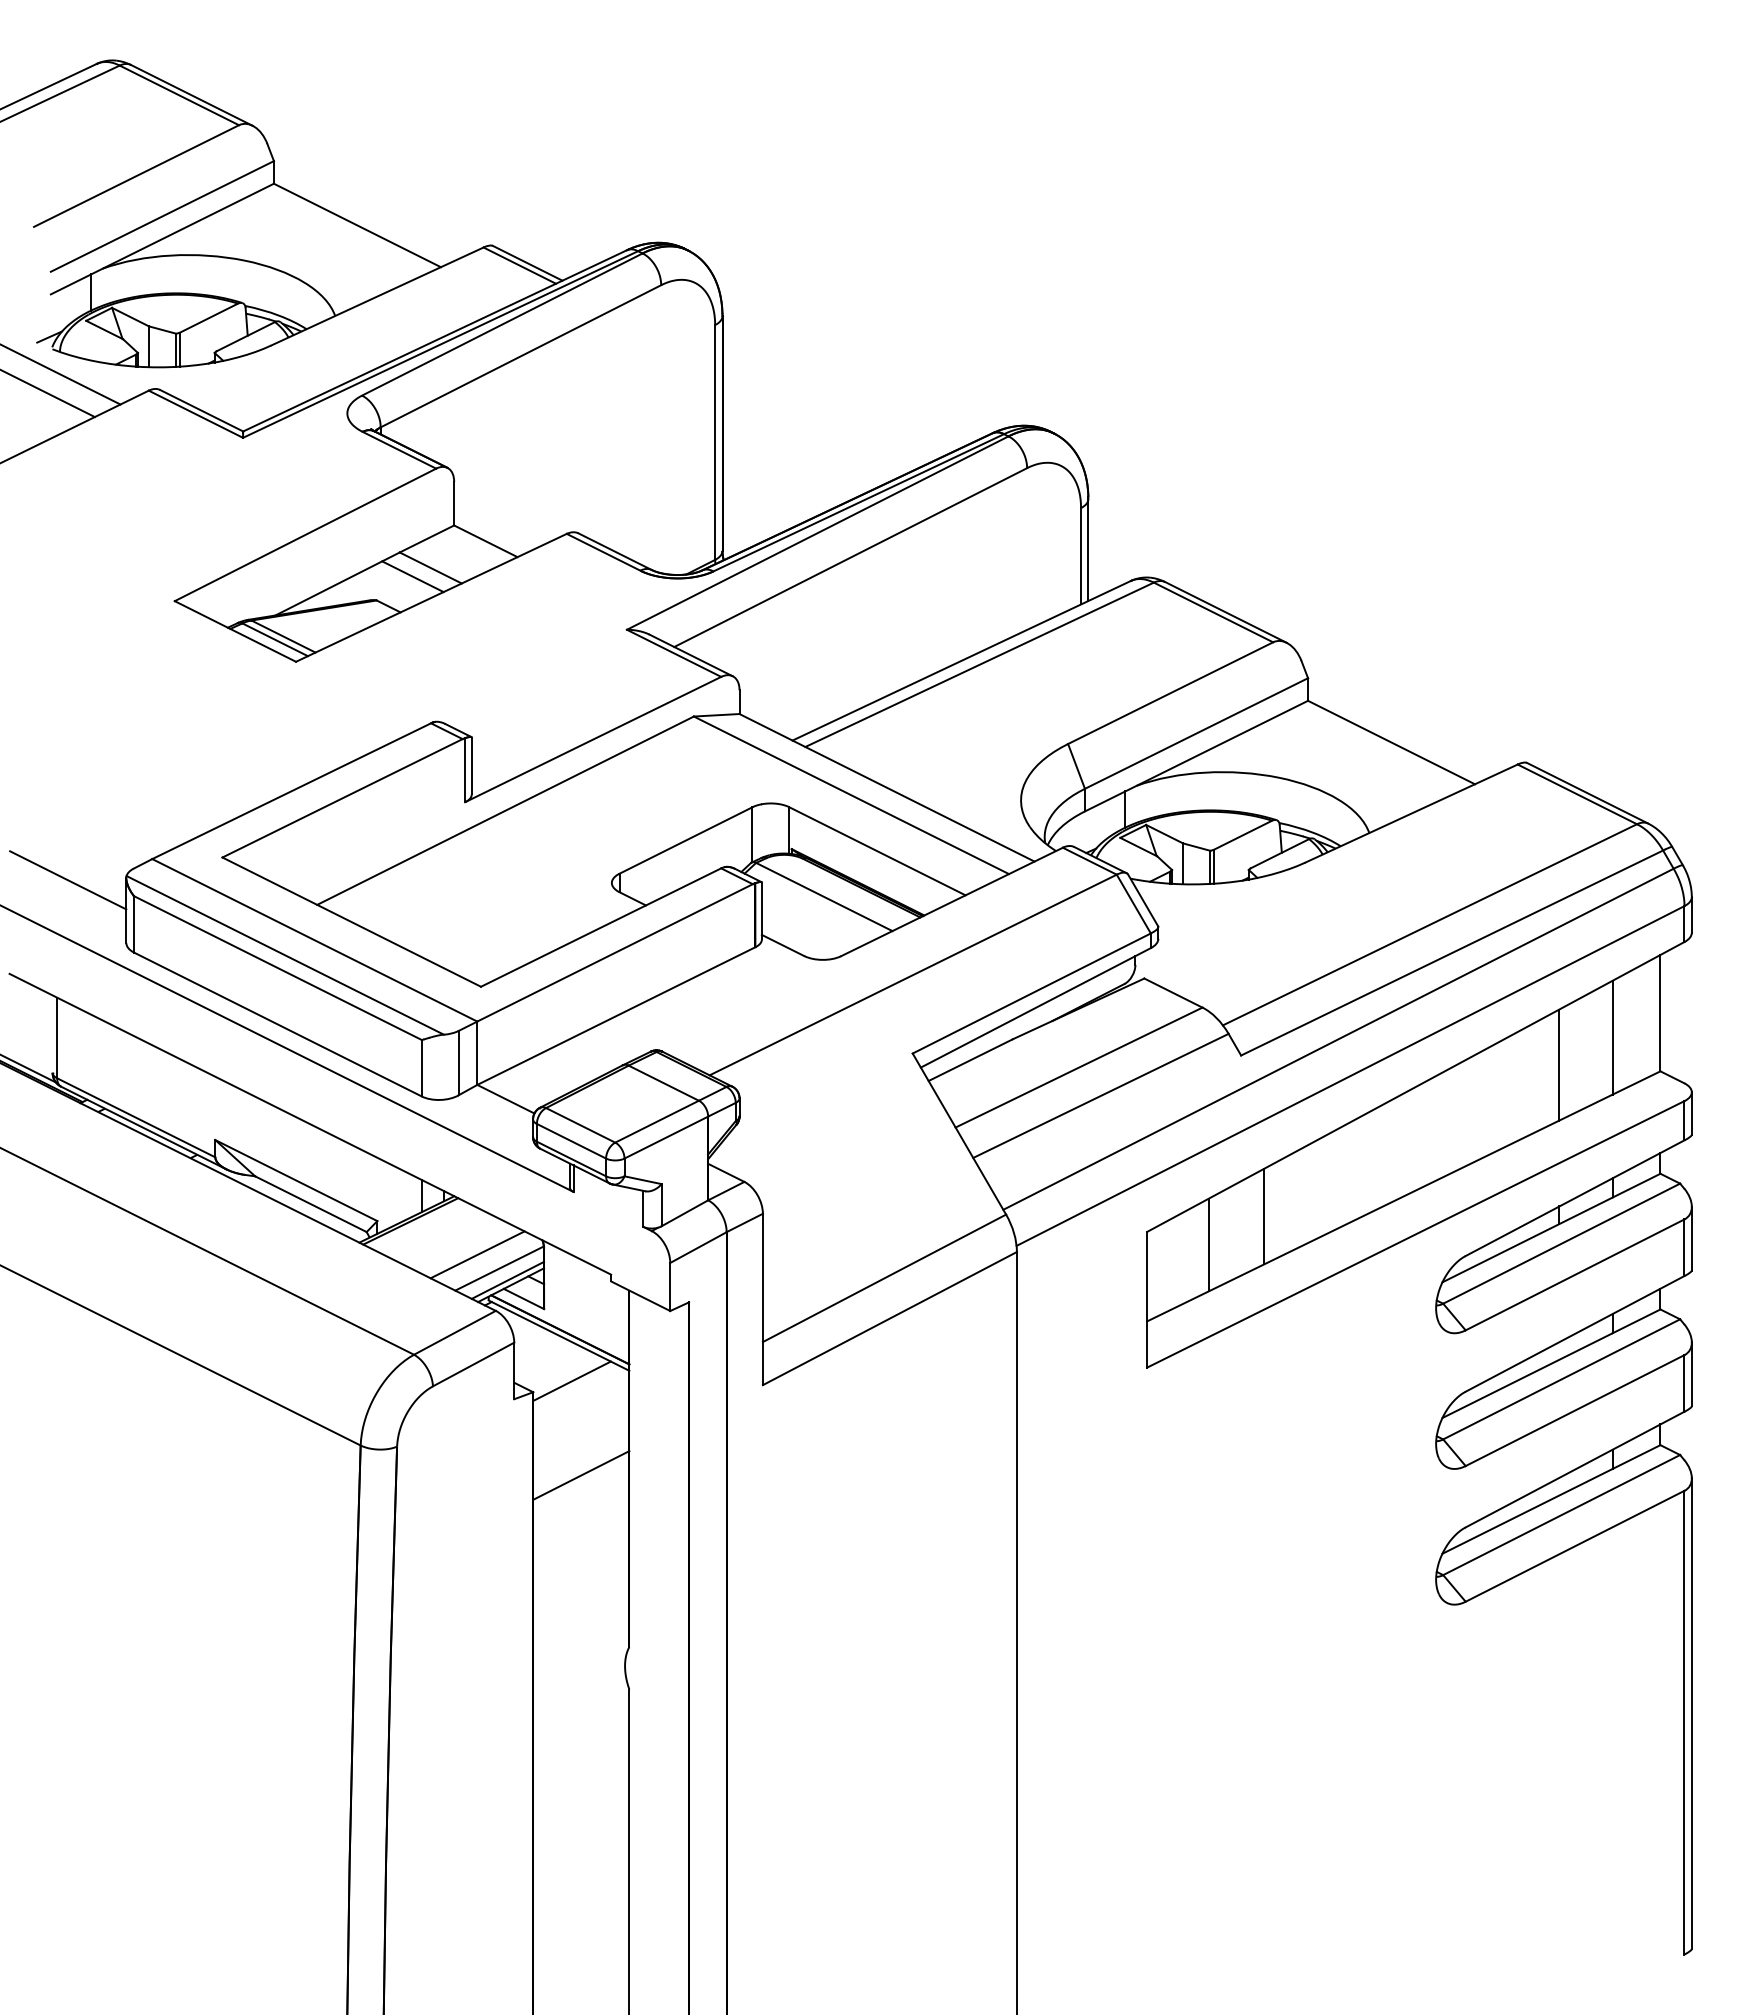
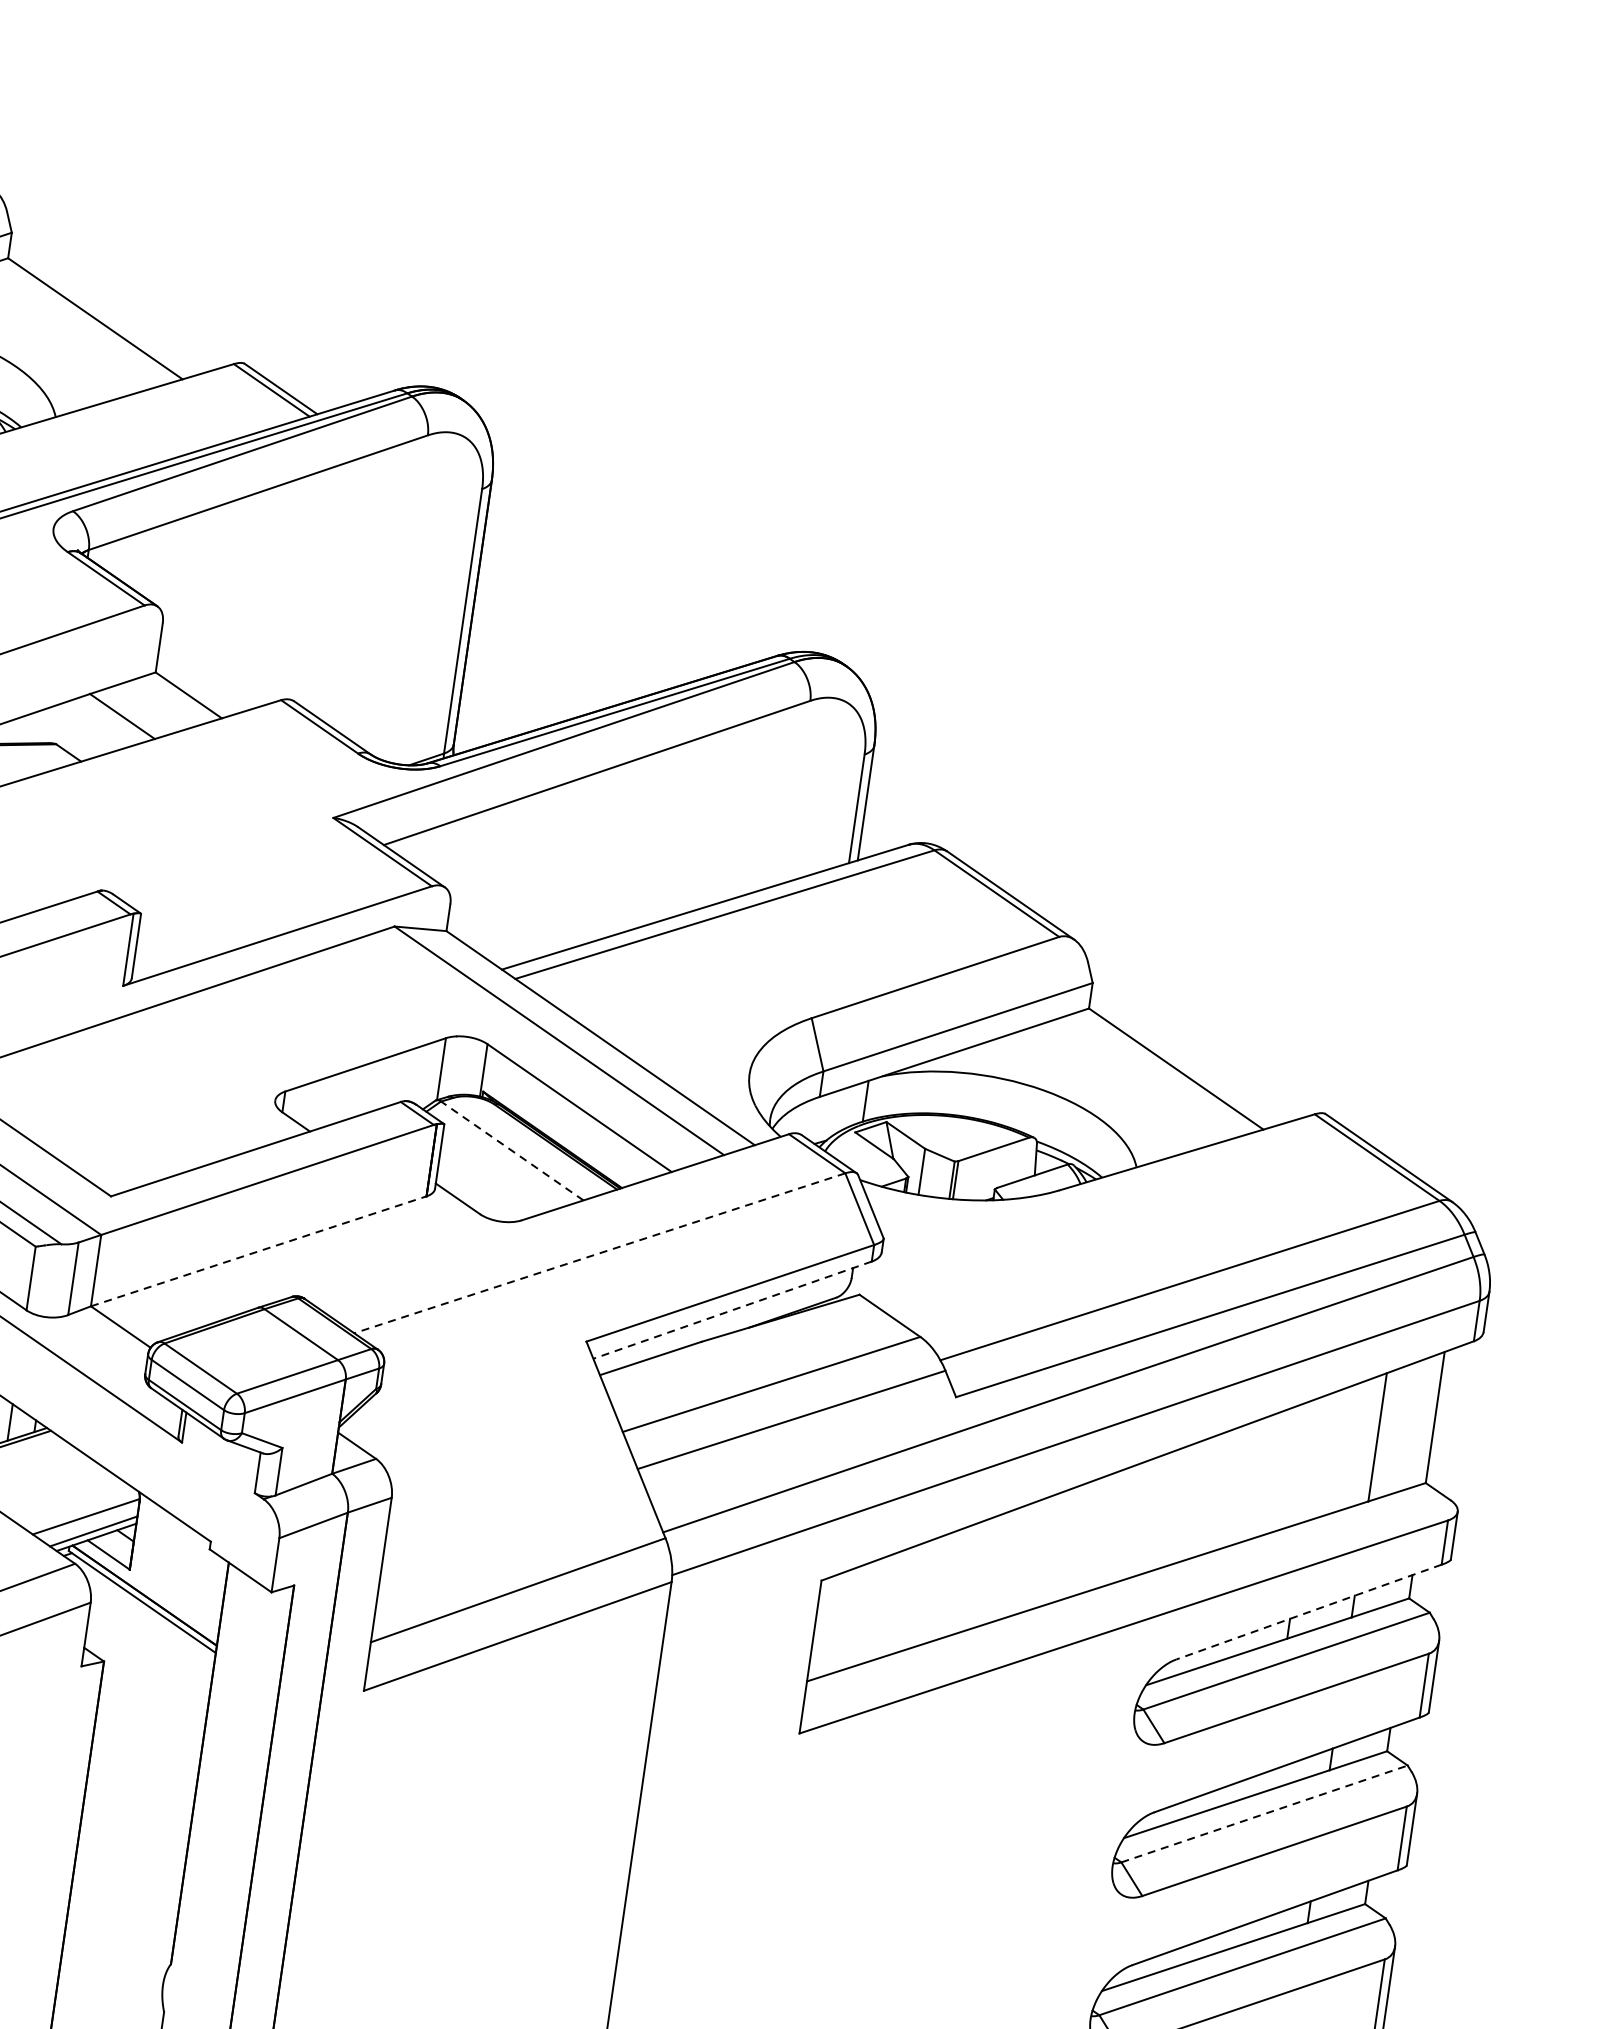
line: (412, 576) -> (100, 723), removed
line: (823, 896) -> (511, 1150), solid -> dashed
line: (913, 975) -> (600, 1253), solid -> dashed
line: (1035, 1007) -> (732, 1309), solid -> dashed
line: (616, 1015) -> (258, 1250), solid -> dashed
line: (1559, 1064) -> (1313, 1458), removed
line: (1575, 1198) -> (1309, 1612), solid -> dashed
line: (1263, 1216) -> (955, 1582), removed
line: (1208, 1244) -> (888, 1604), removed
line: (477, 1254) -> (63, 1497), removed
line: (1561, 1379) -> (1264, 1814), solid -> dashed
line: (571, 1380) -> (149, 1654), removed
line: (581, 1475) -> (144, 1763), removed

